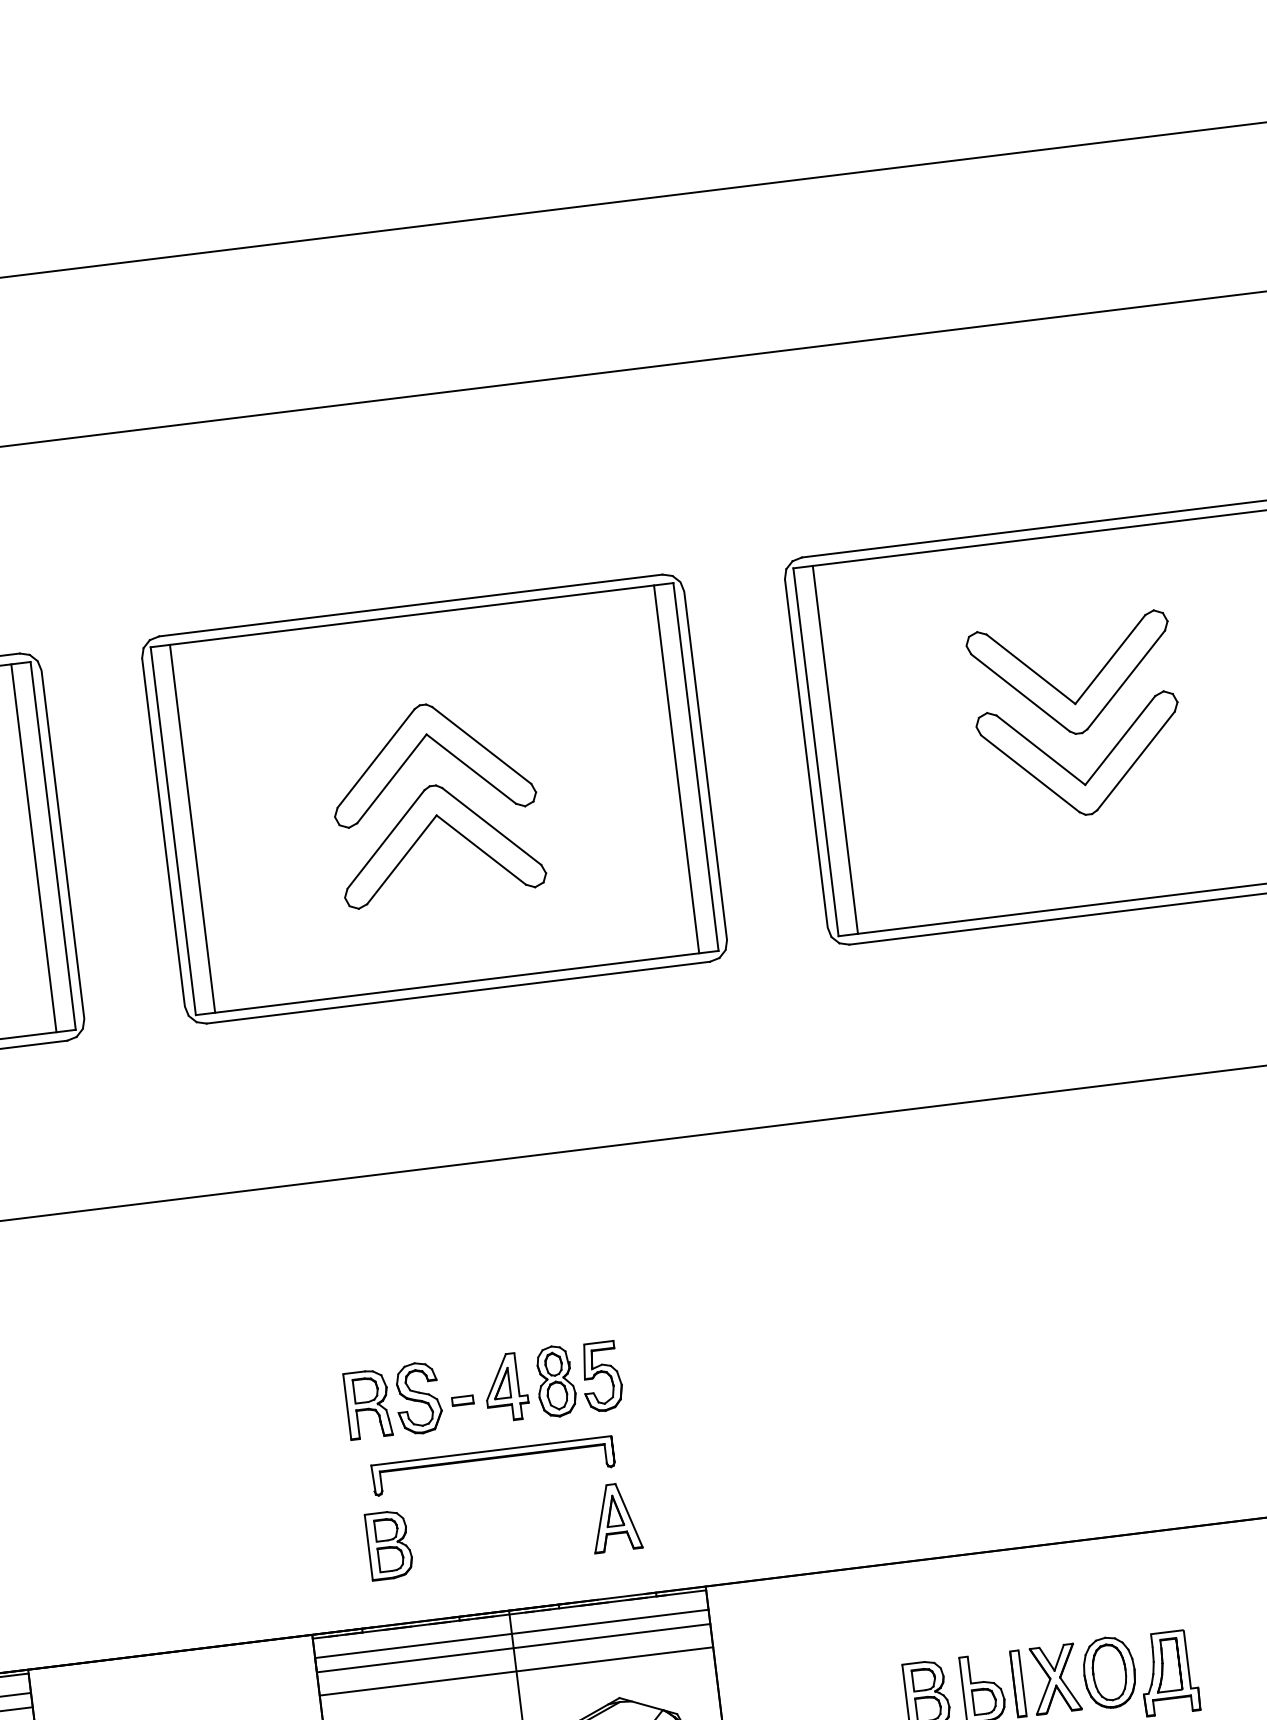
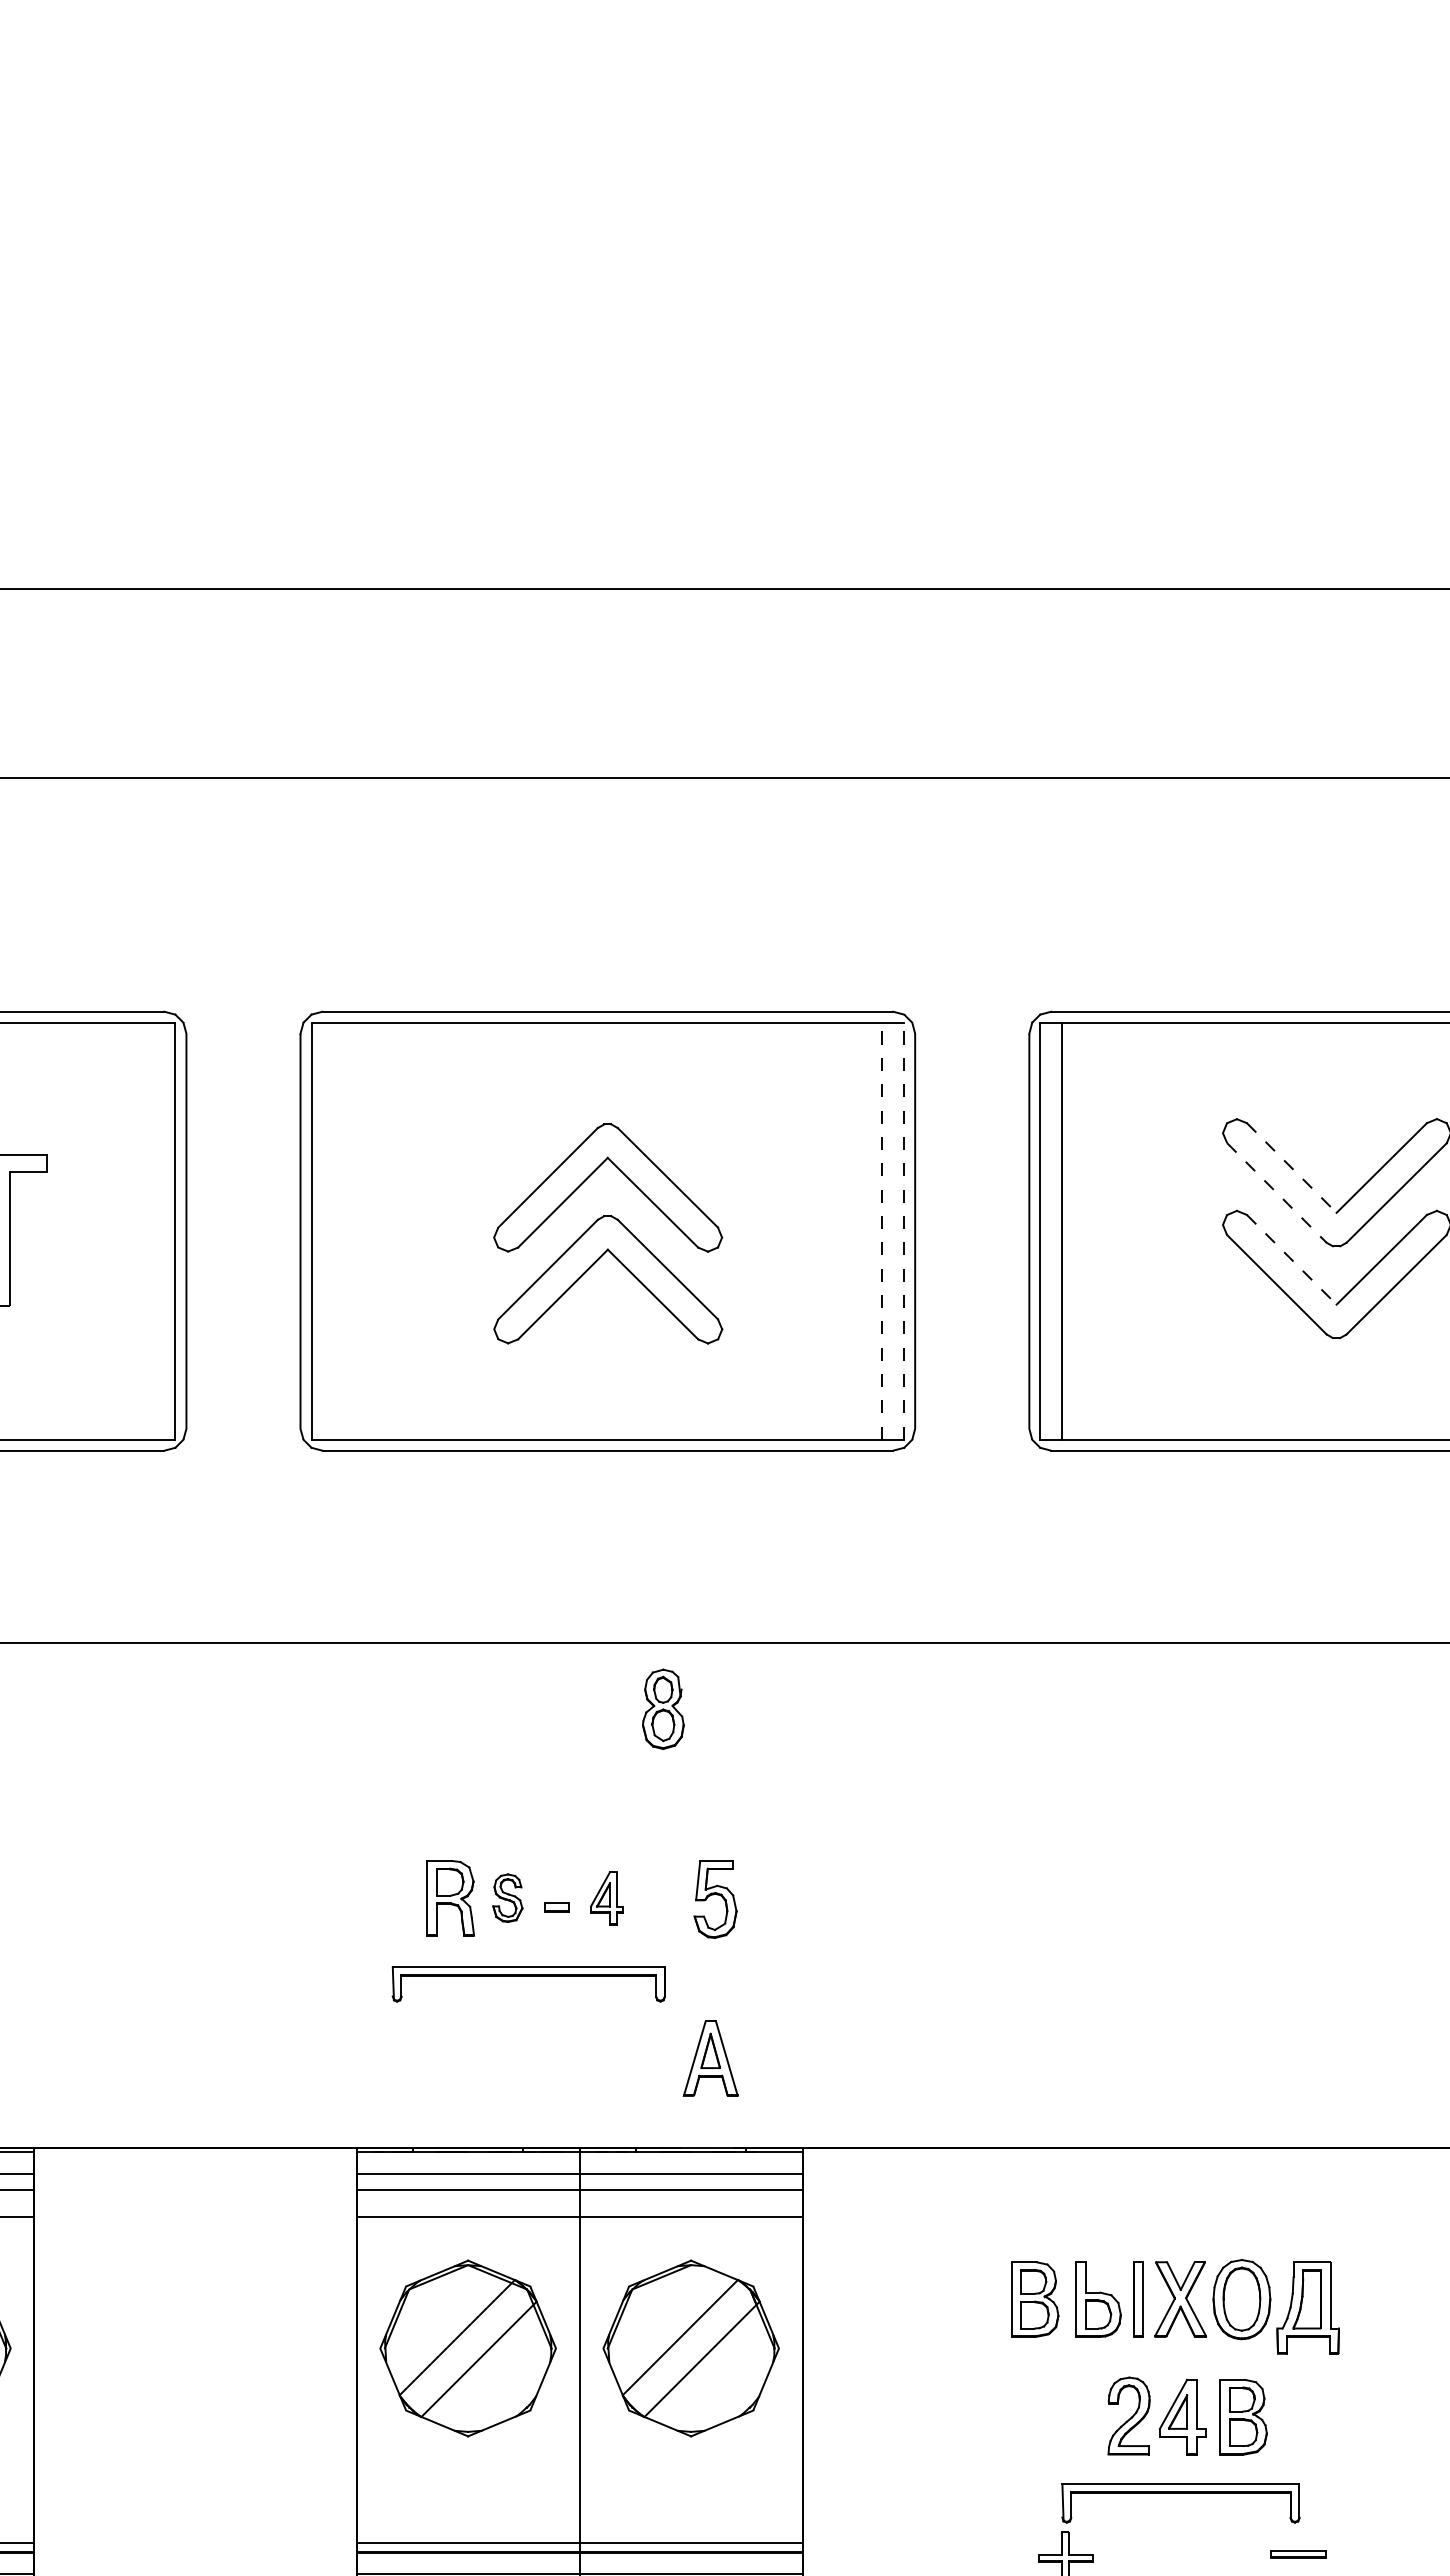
line: (1031, 669) -> (1292, 1168), solid -> dashed
line: (1021, 693) -> (1277, 1193), solid -> dashed
line: (1041, 750) -> (1292, 1260), solid -> dashed
line: (696, 767) -> (904, 1231), solid -> dashed
line: (676, 769) -> (882, 1231), solid -> dashed
line: (192, 828) -> (333, 1230), removed
line: (33, 847) -> (153, 1230), removed
part: (555, 1380) -> (663, 1708), moved
part: (505, 1387) -> (606, 1898), size x0.7
part: (418, 1397) -> (507, 1897), size x0.6
part: (492, 1459) -> (528, 1976), moved
part: (389, 1545) -> (455, 2058), removed

